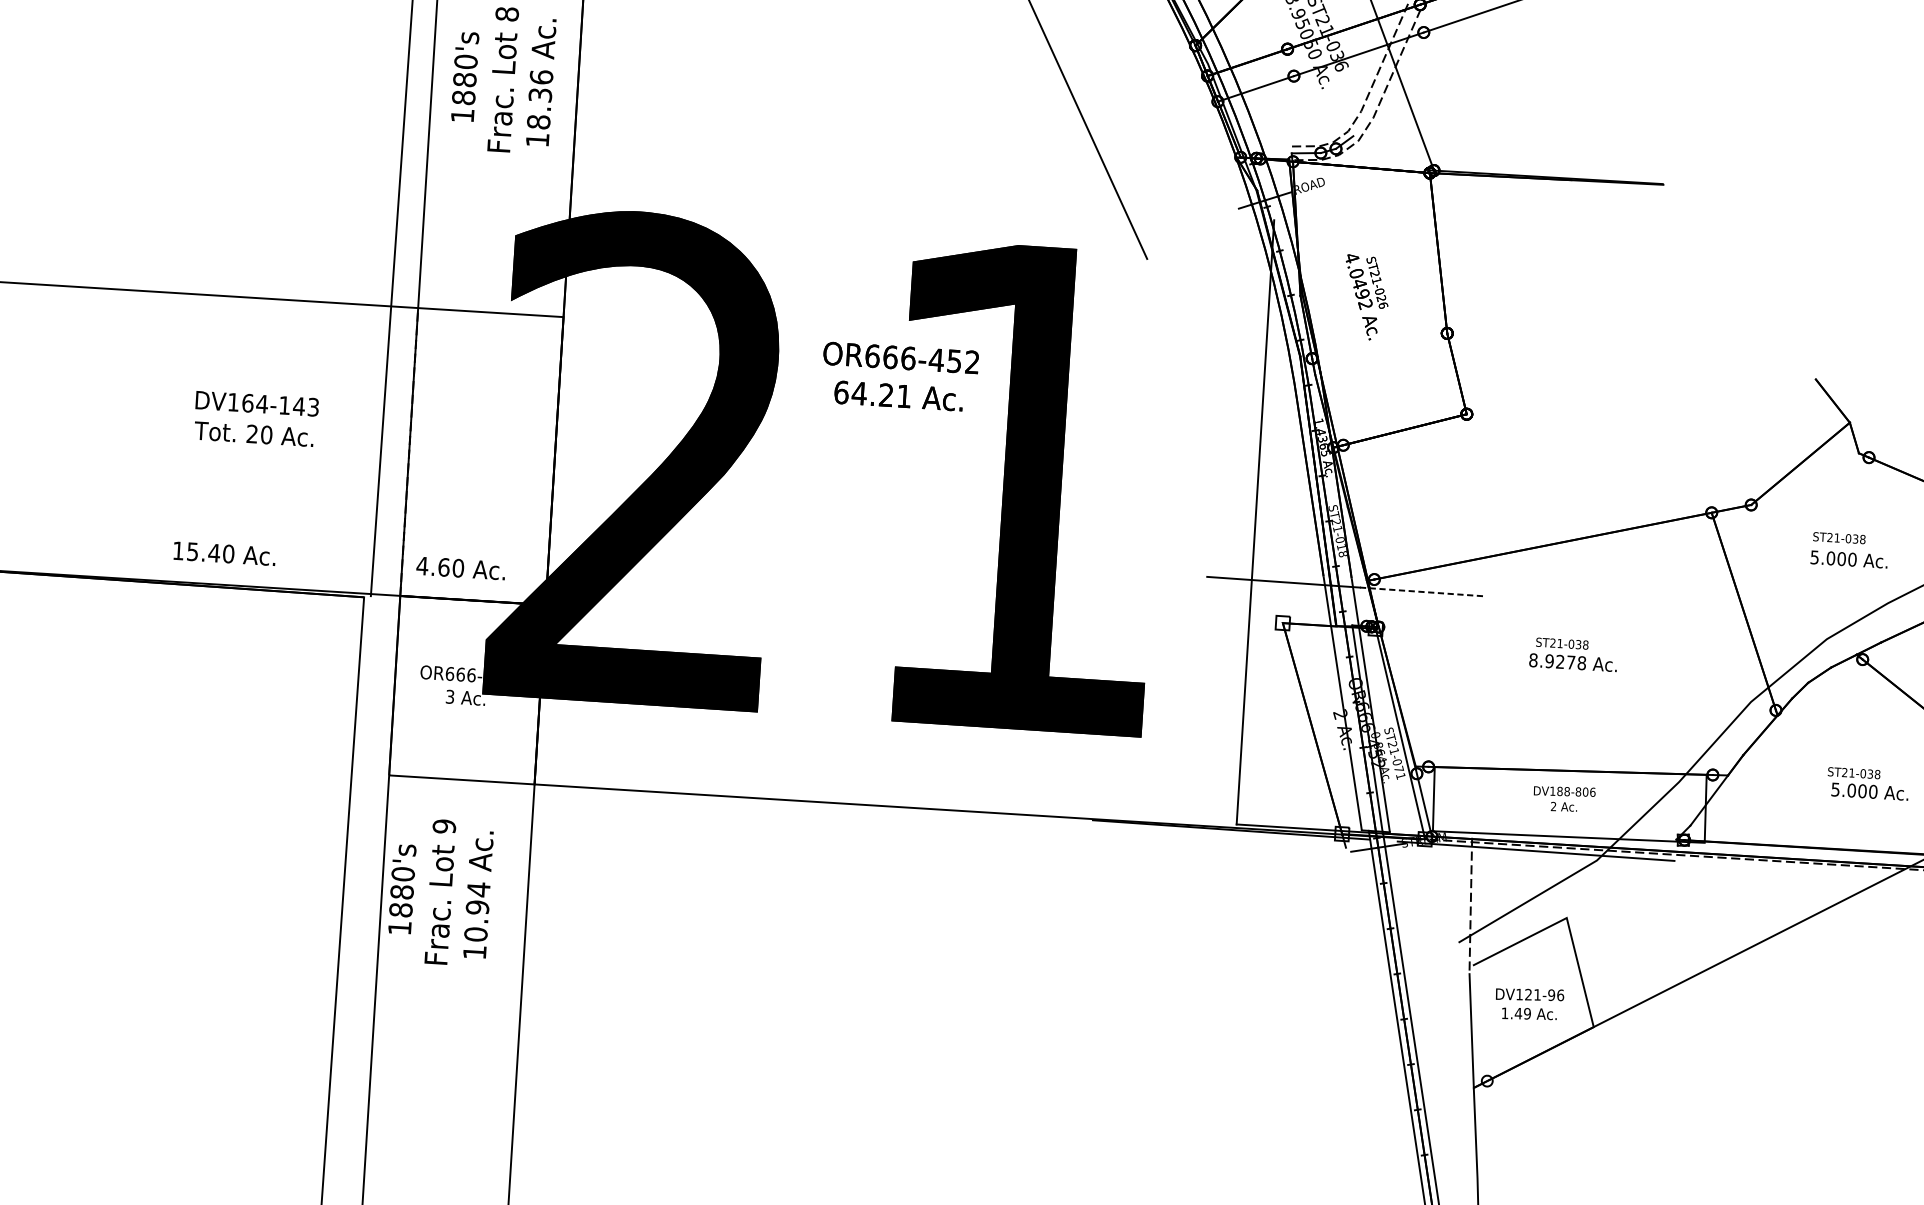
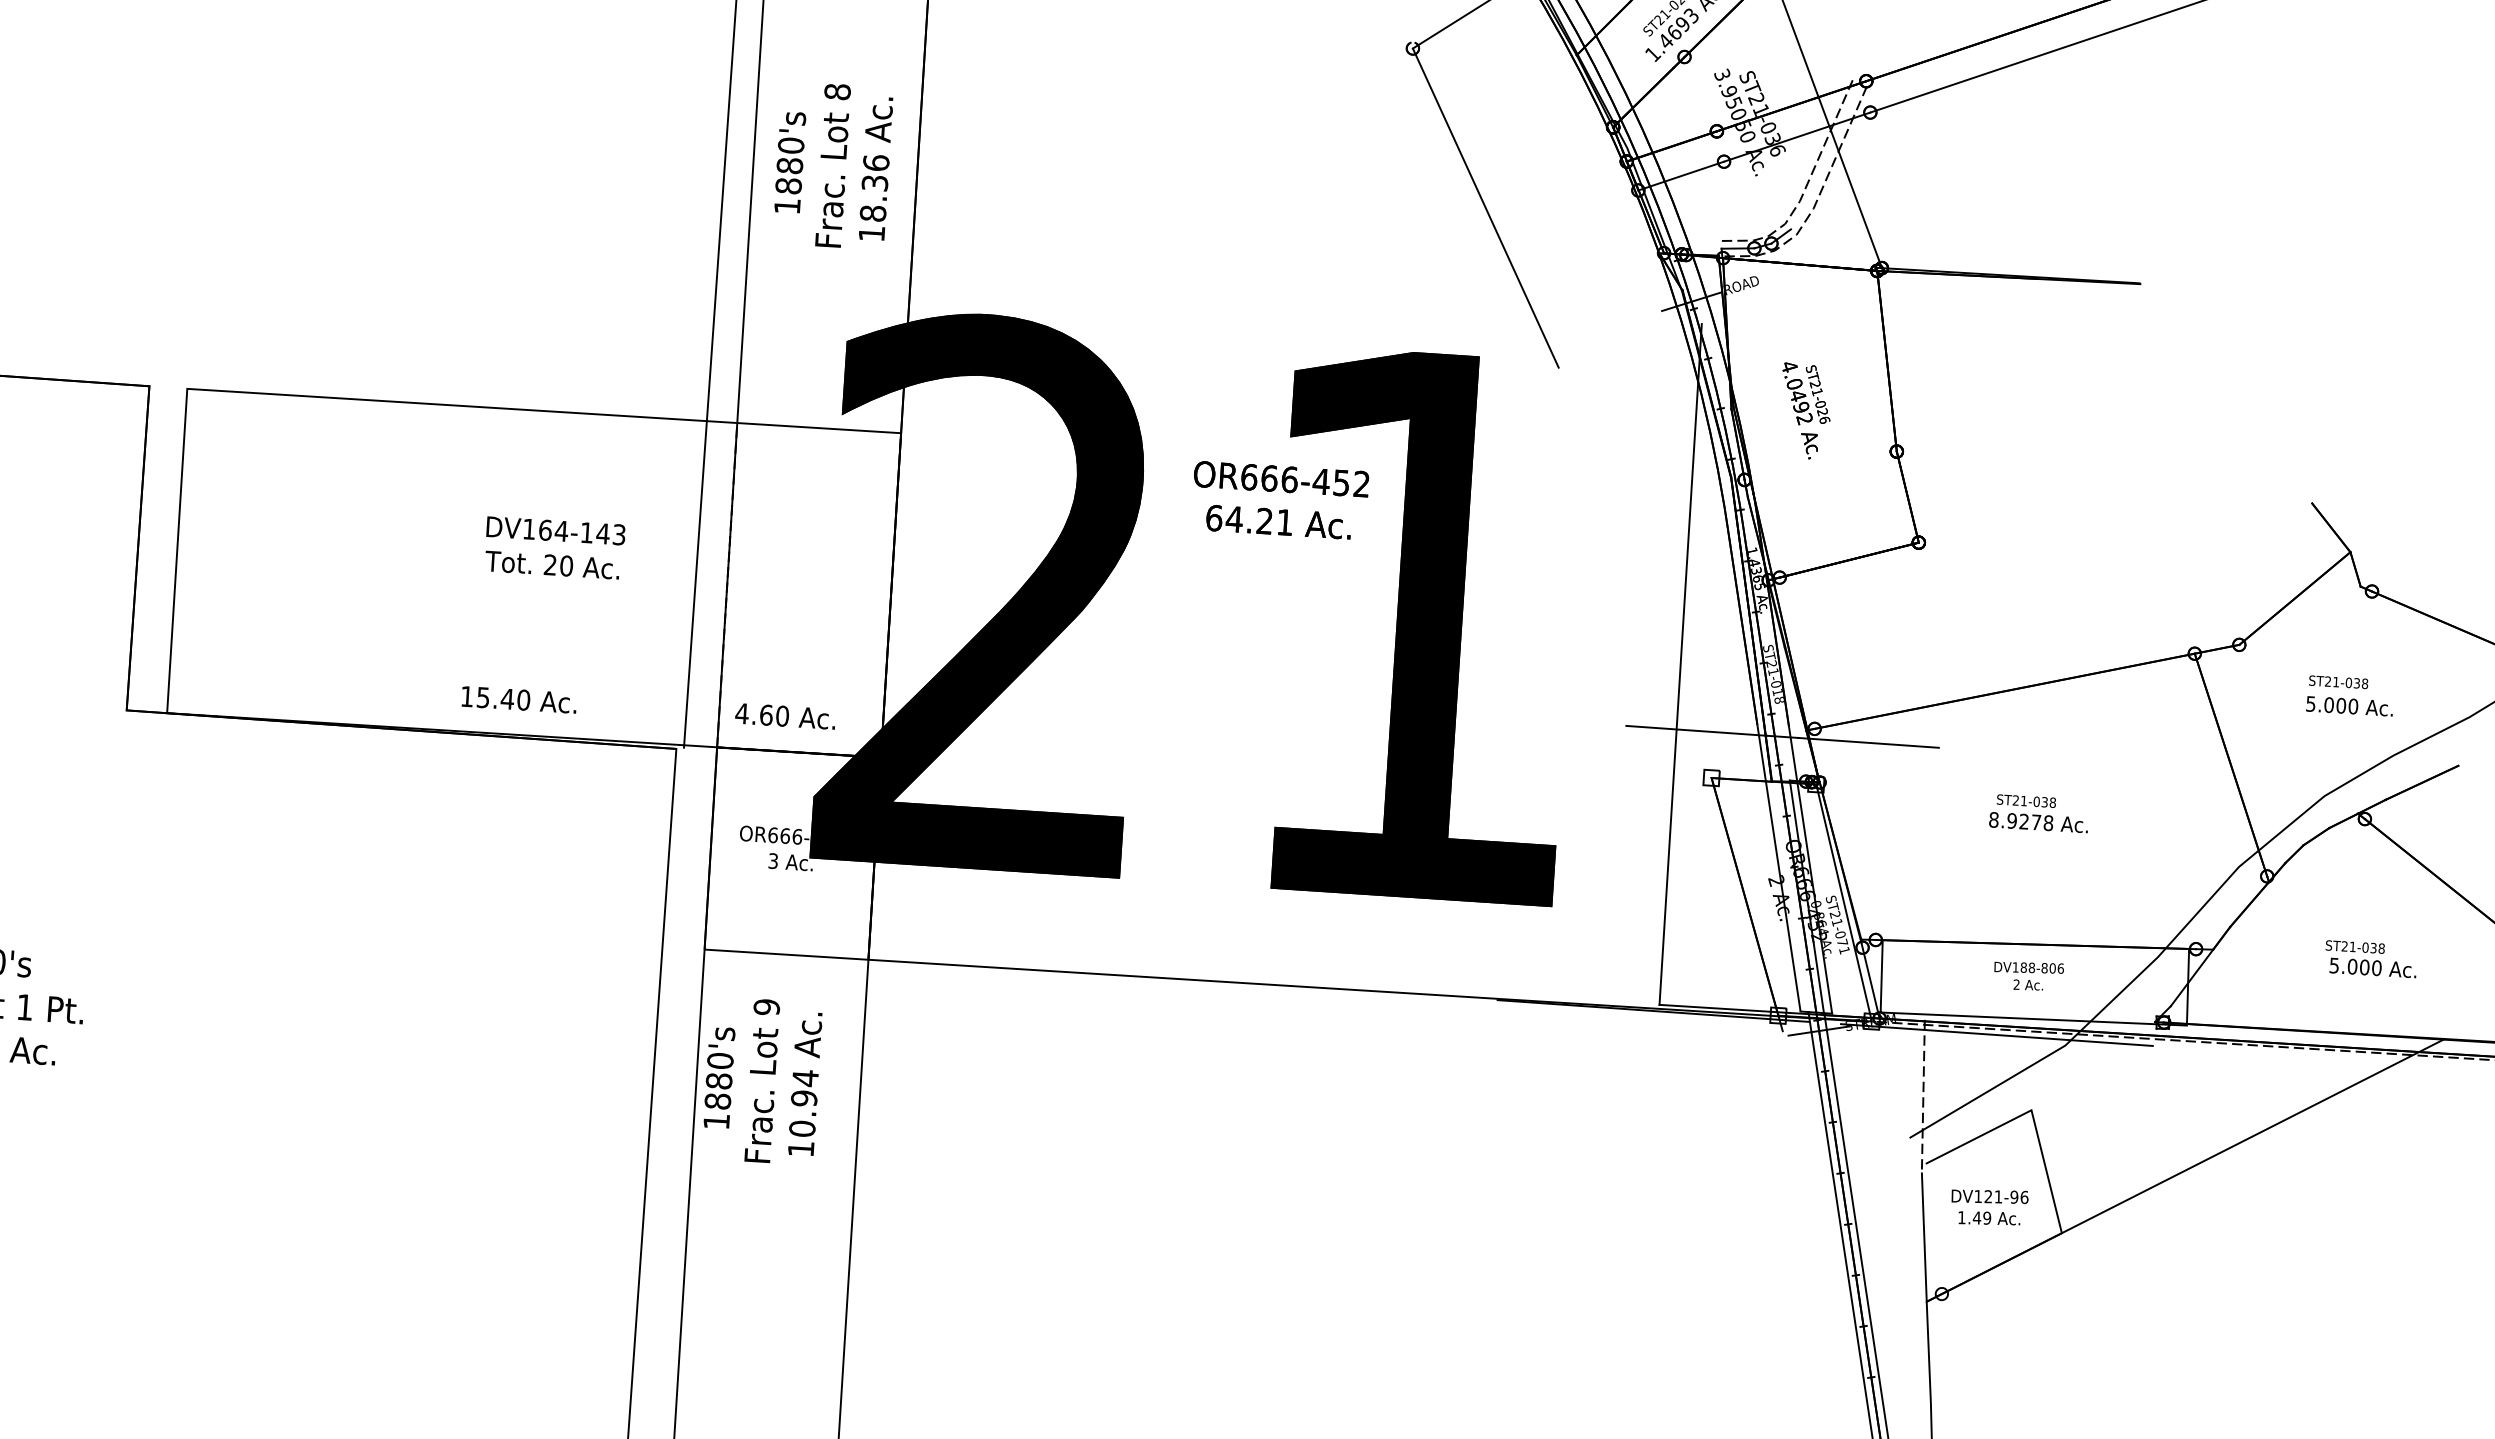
line: (1423, 591) -> (1869, 742), dashed -> solid

